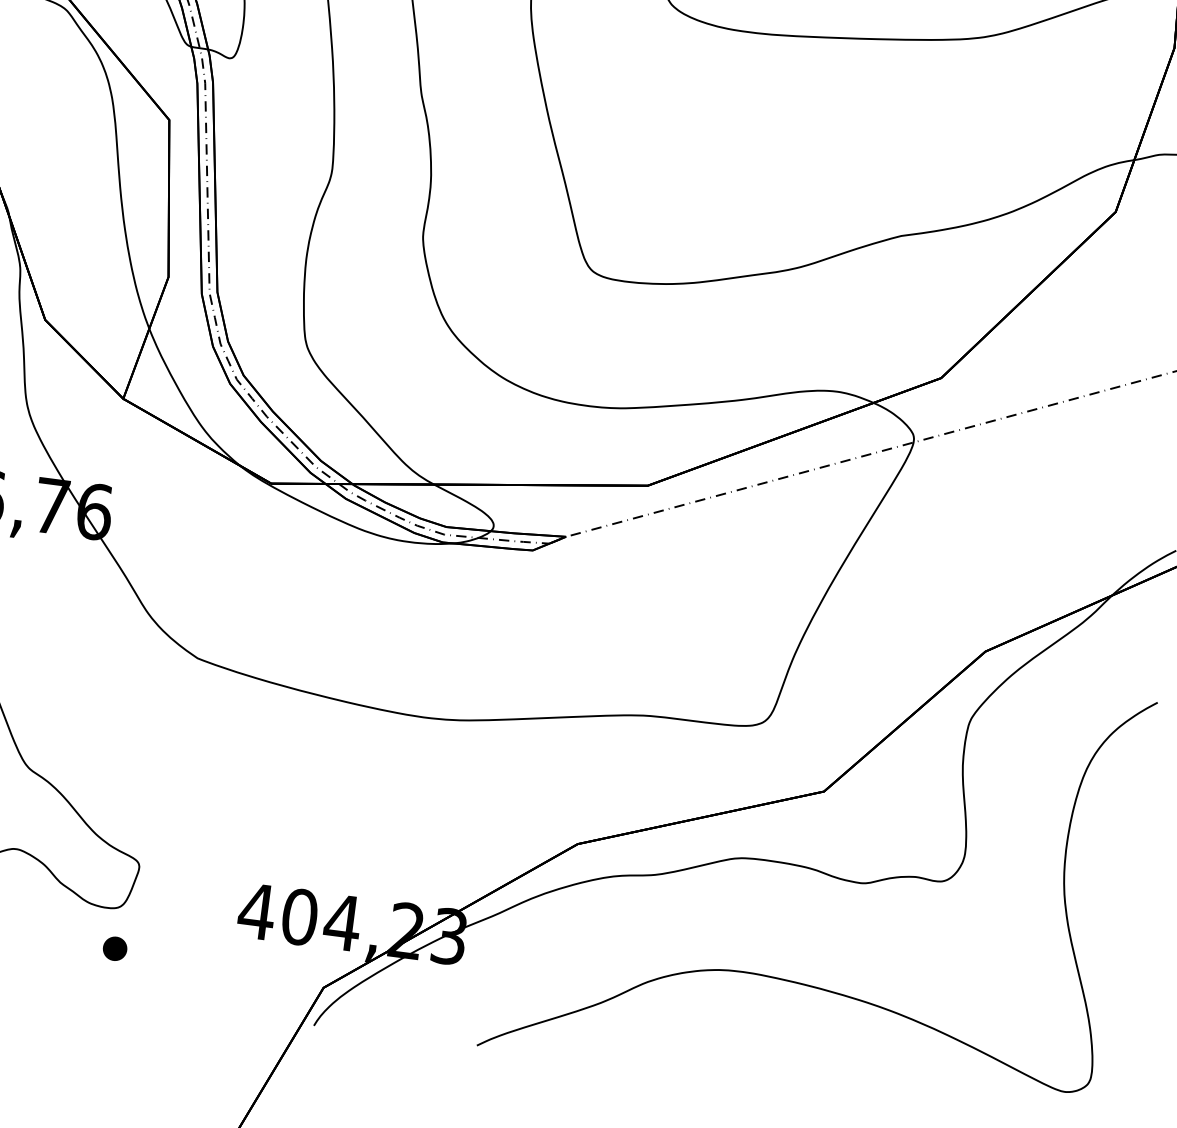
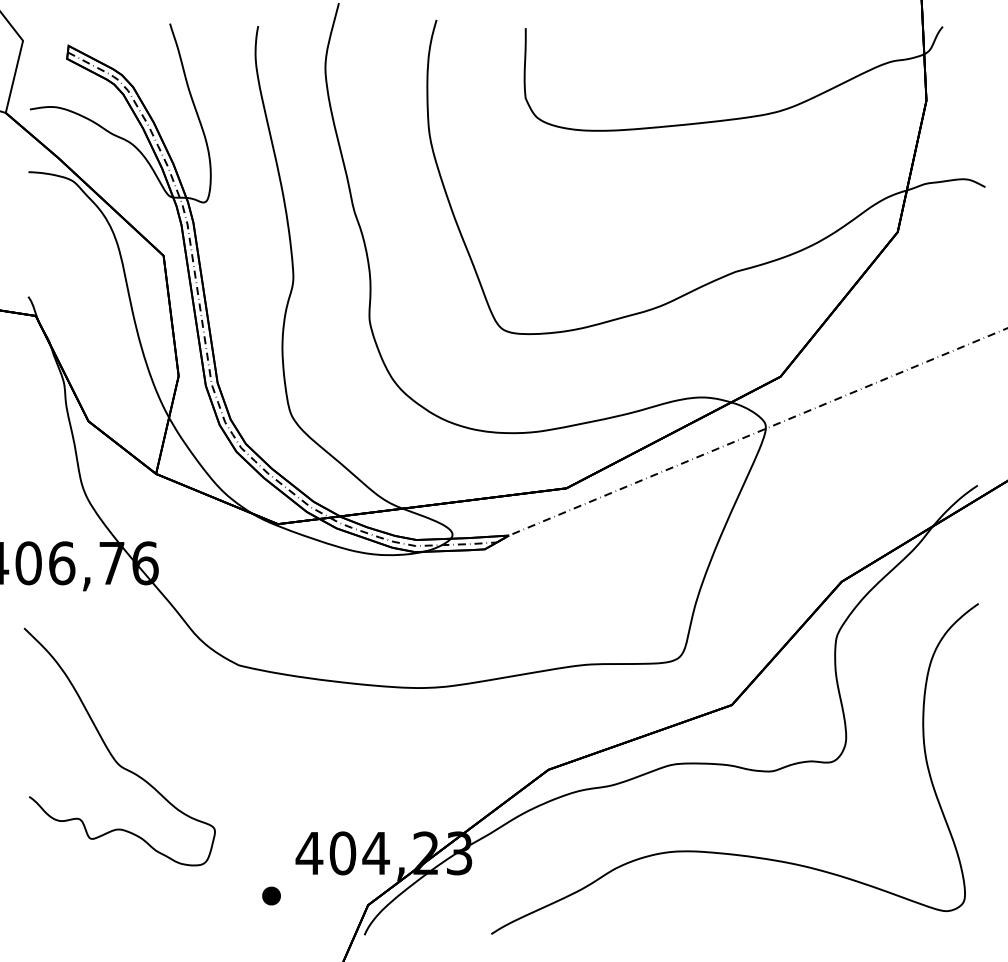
part: (115, 948) -> (271, 895), moved

